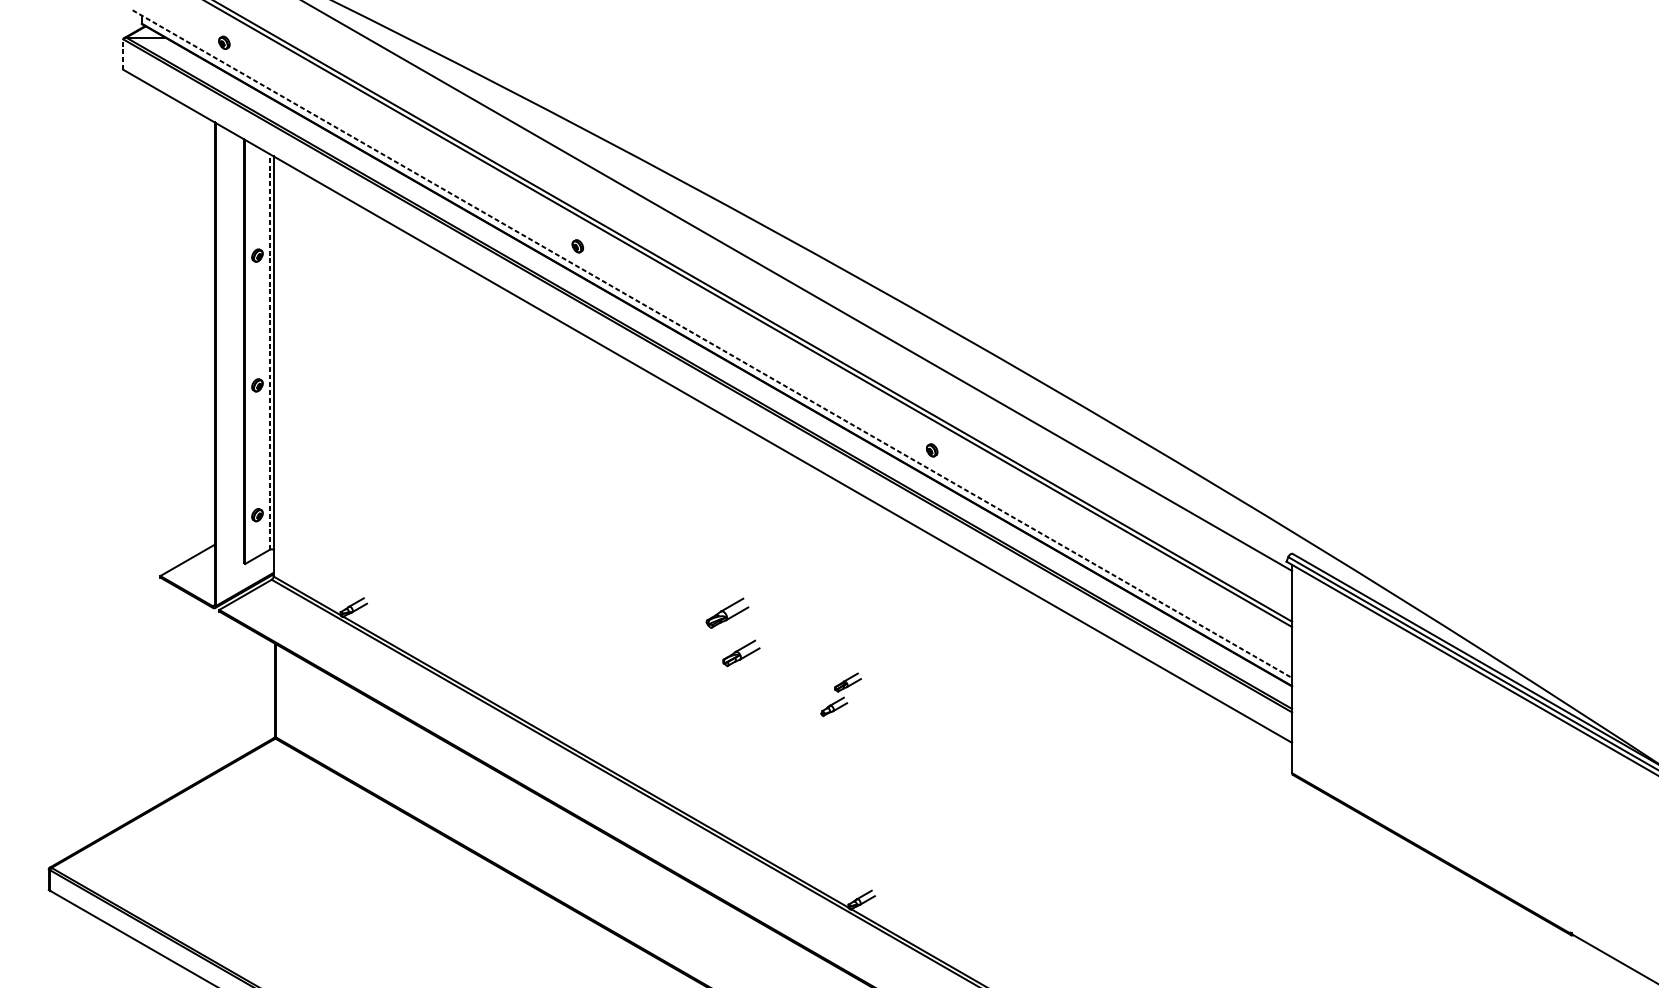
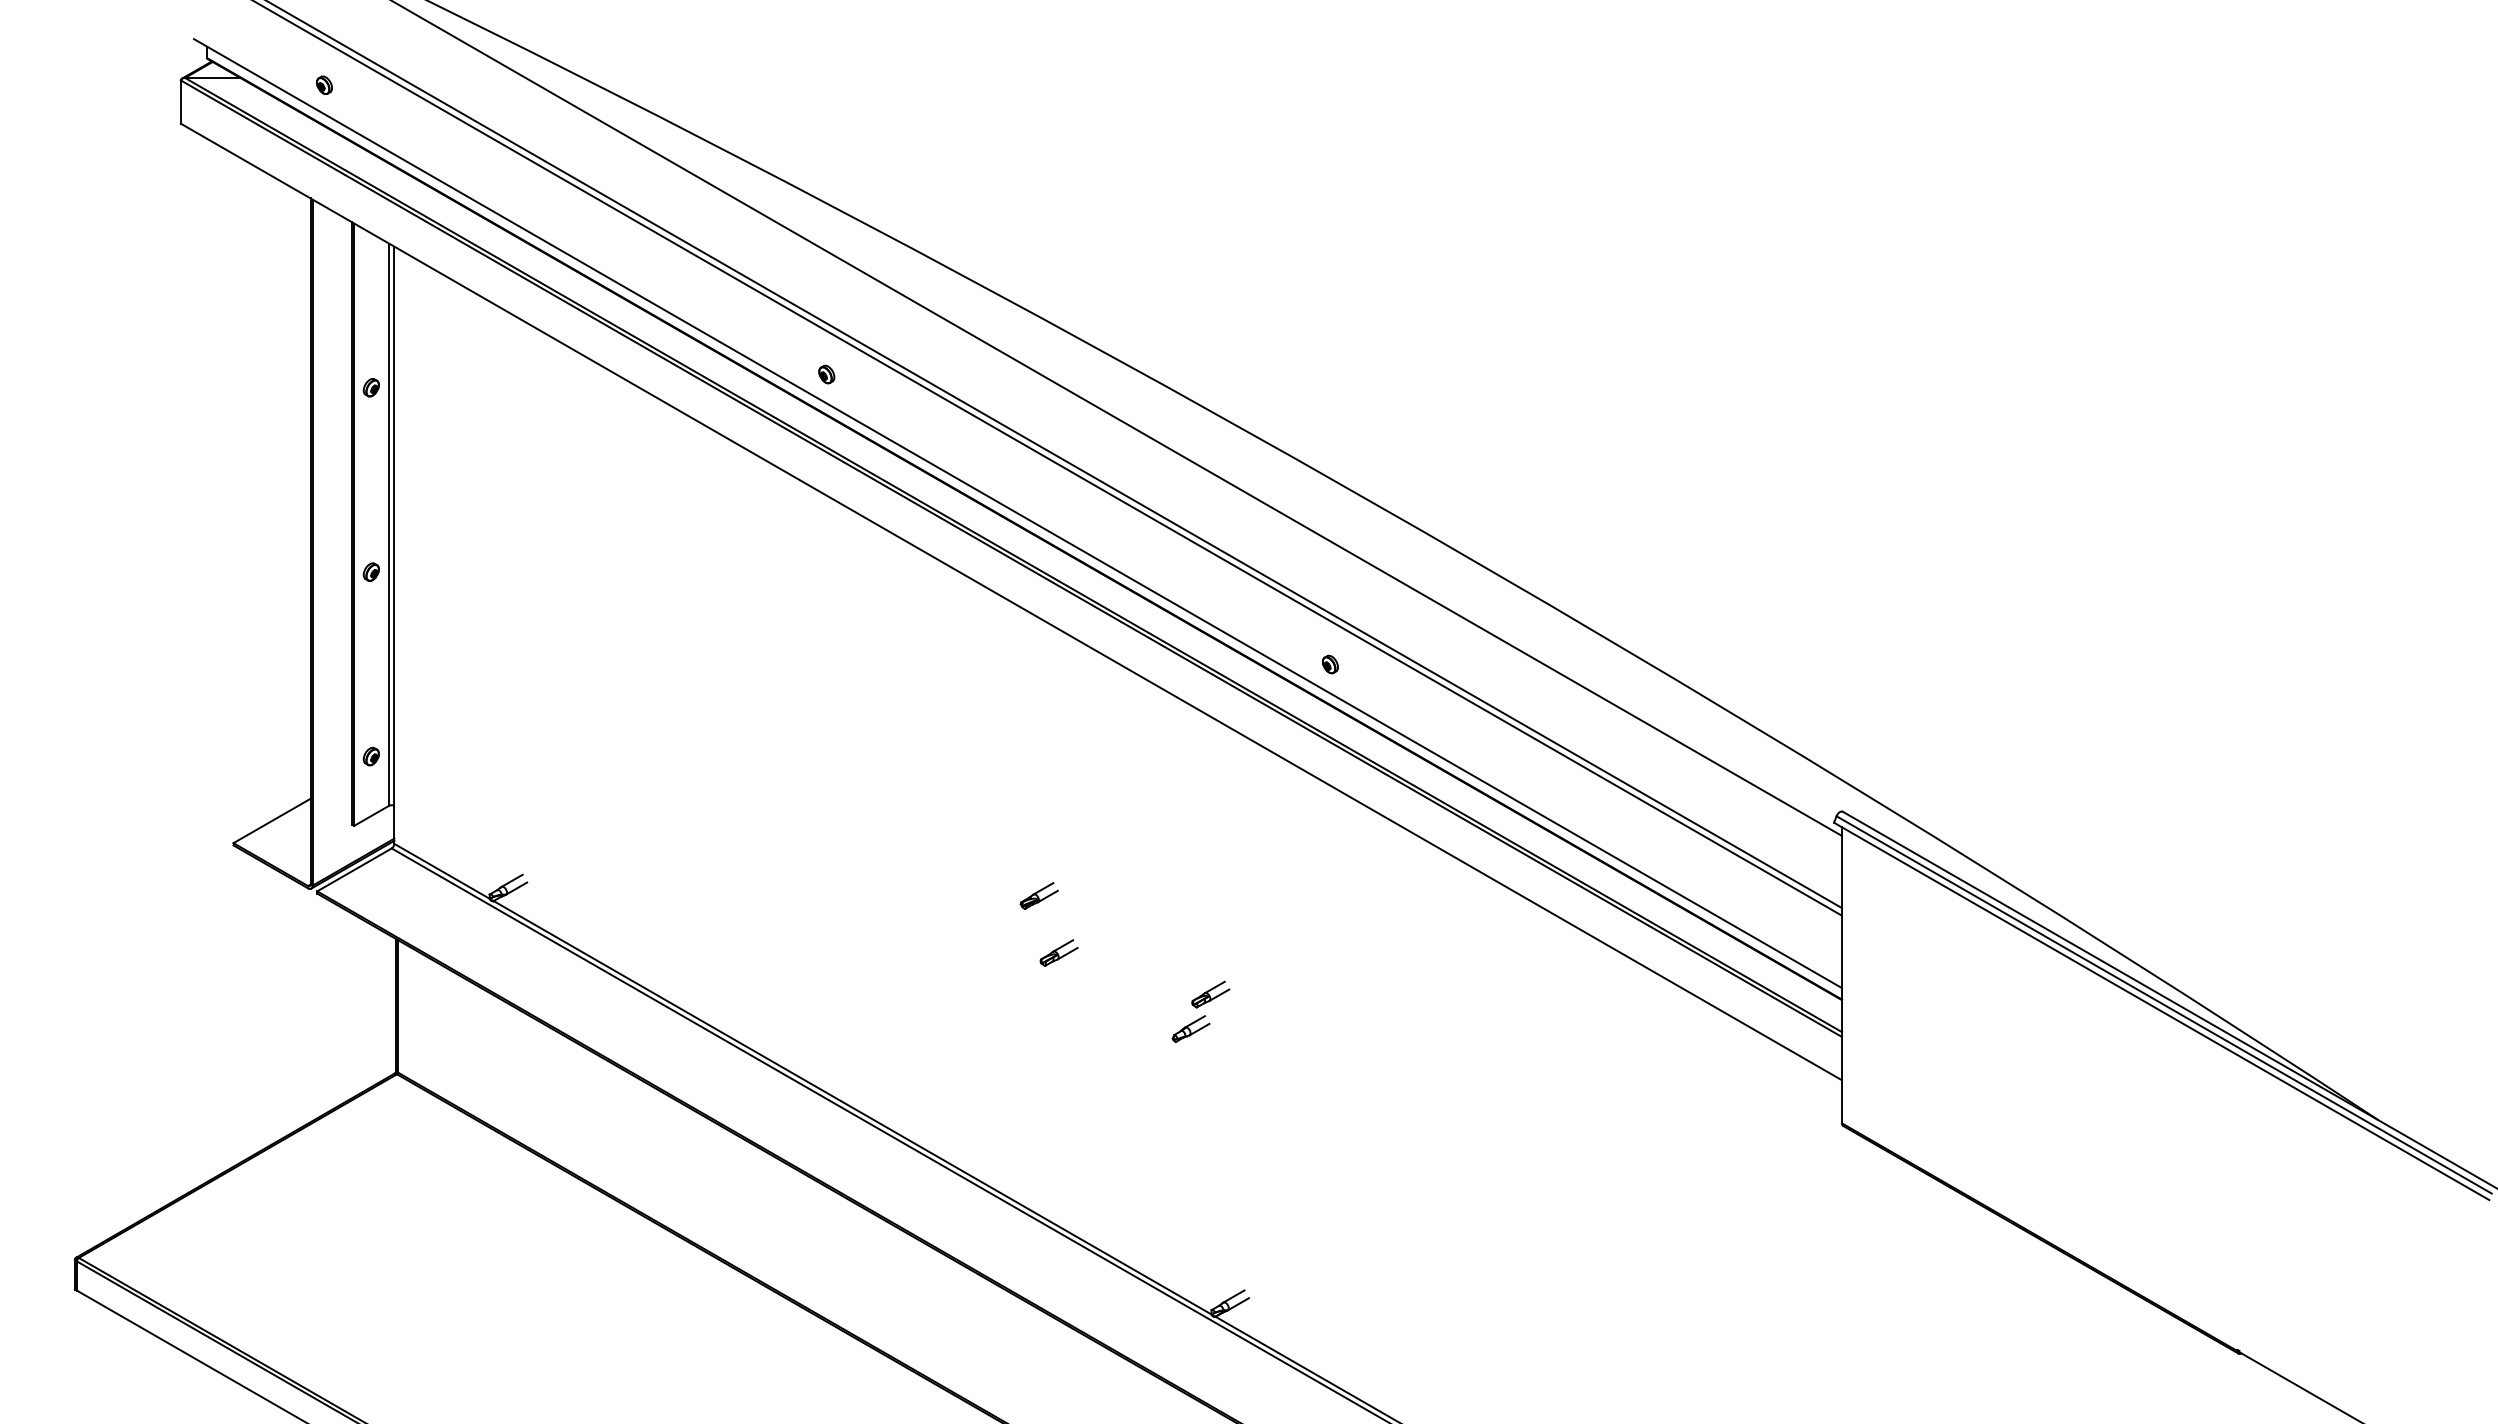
line: (123, 54) -> (180, 102), dashed -> solid
line: (712, 344) -> (1017, 513), dashed -> solid
line: (270, 351) -> (389, 524), dashed -> solid
part: (726, 612) -> (1038, 895), size x0.62
part: (740, 652) -> (1058, 952), size x0.71

